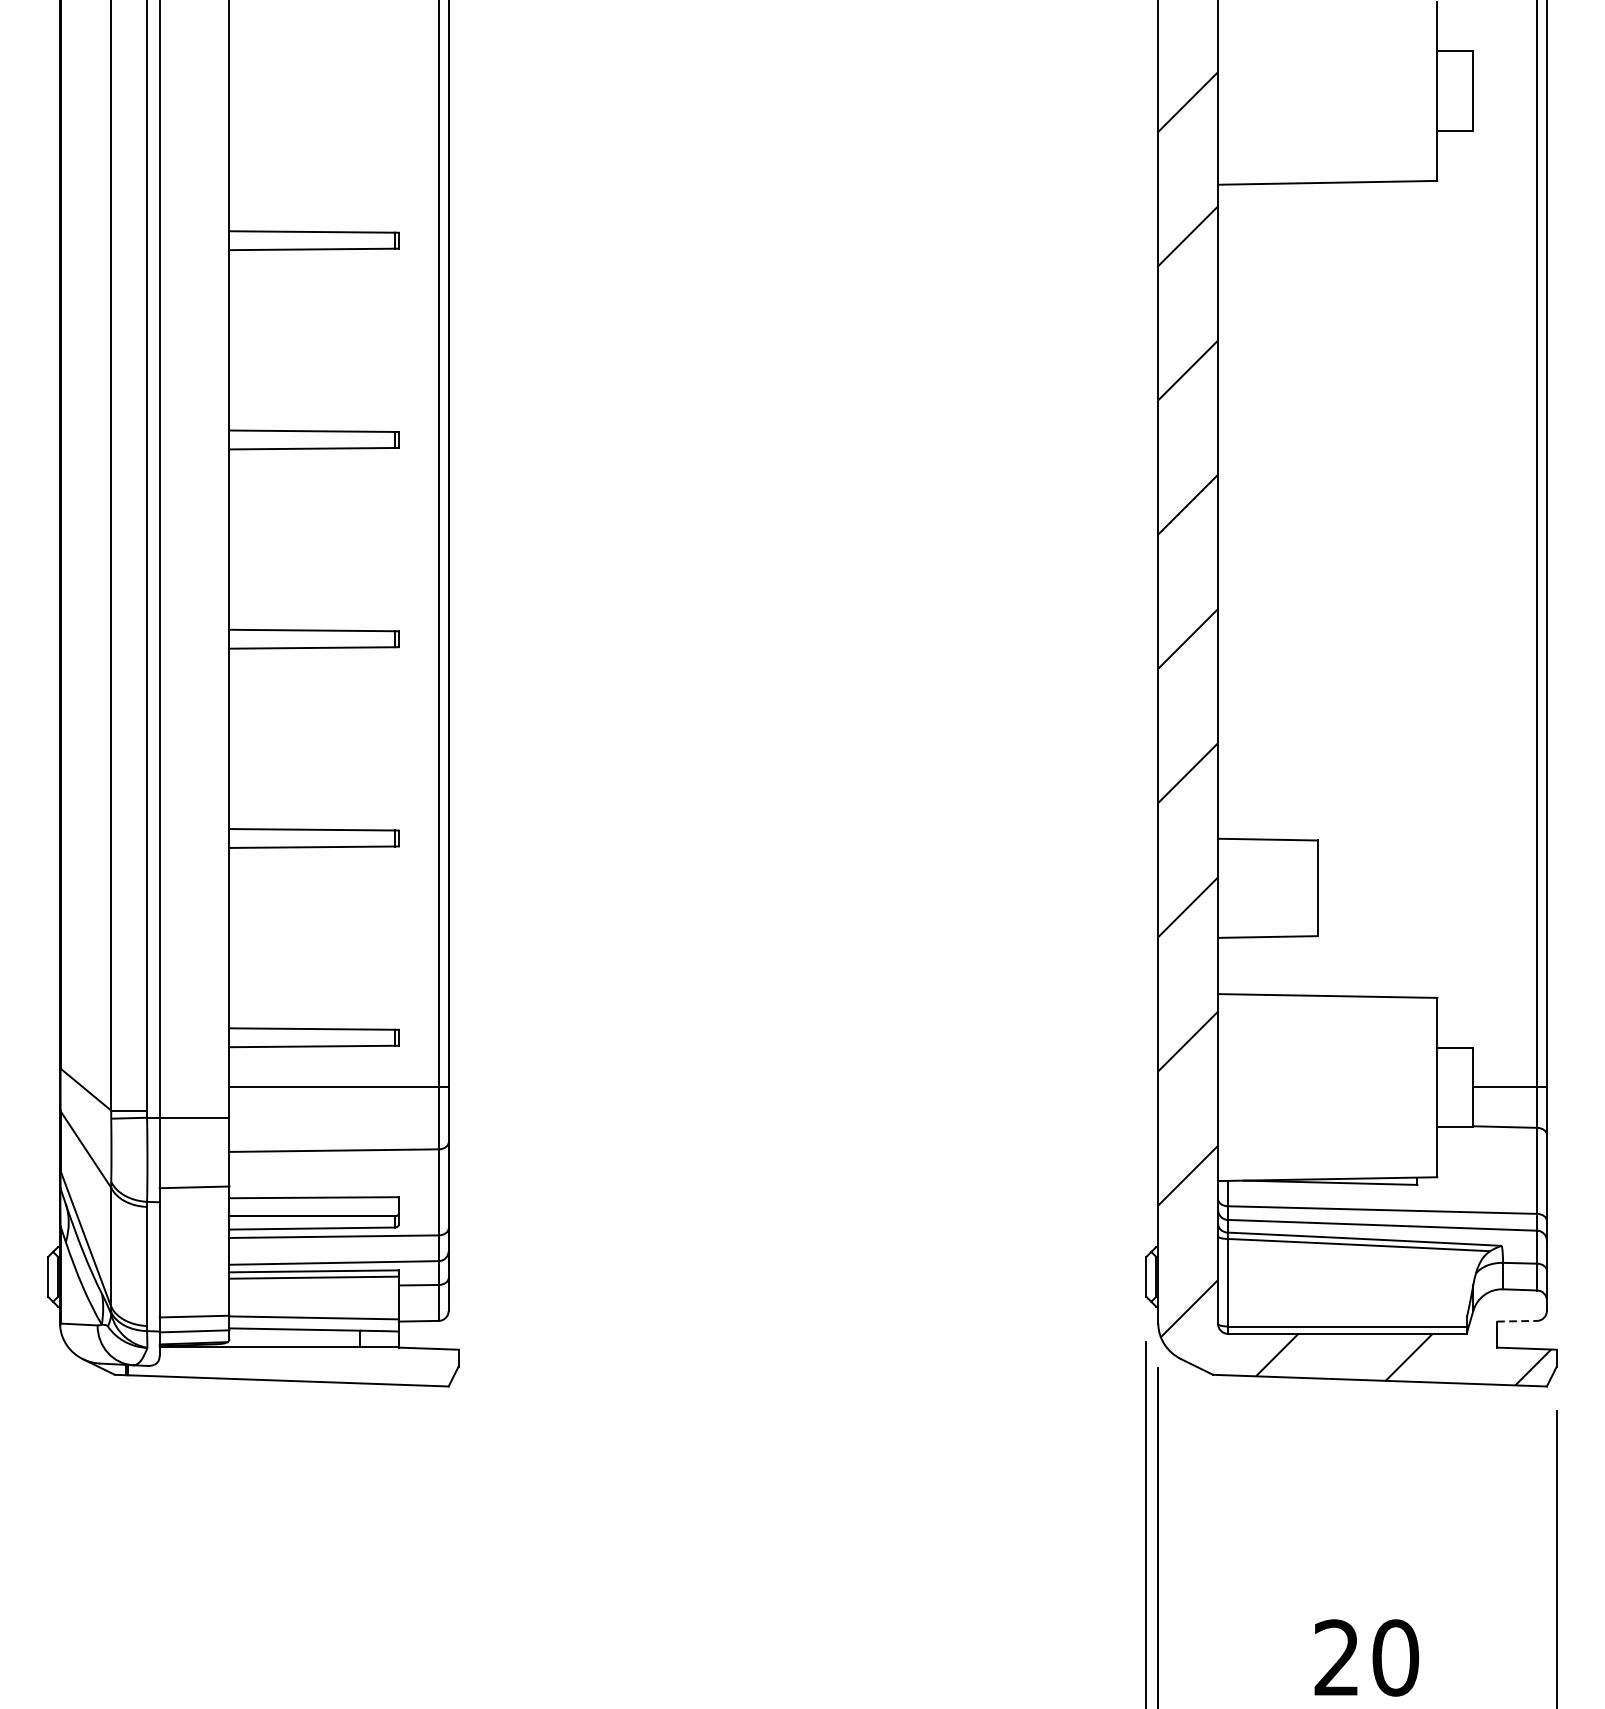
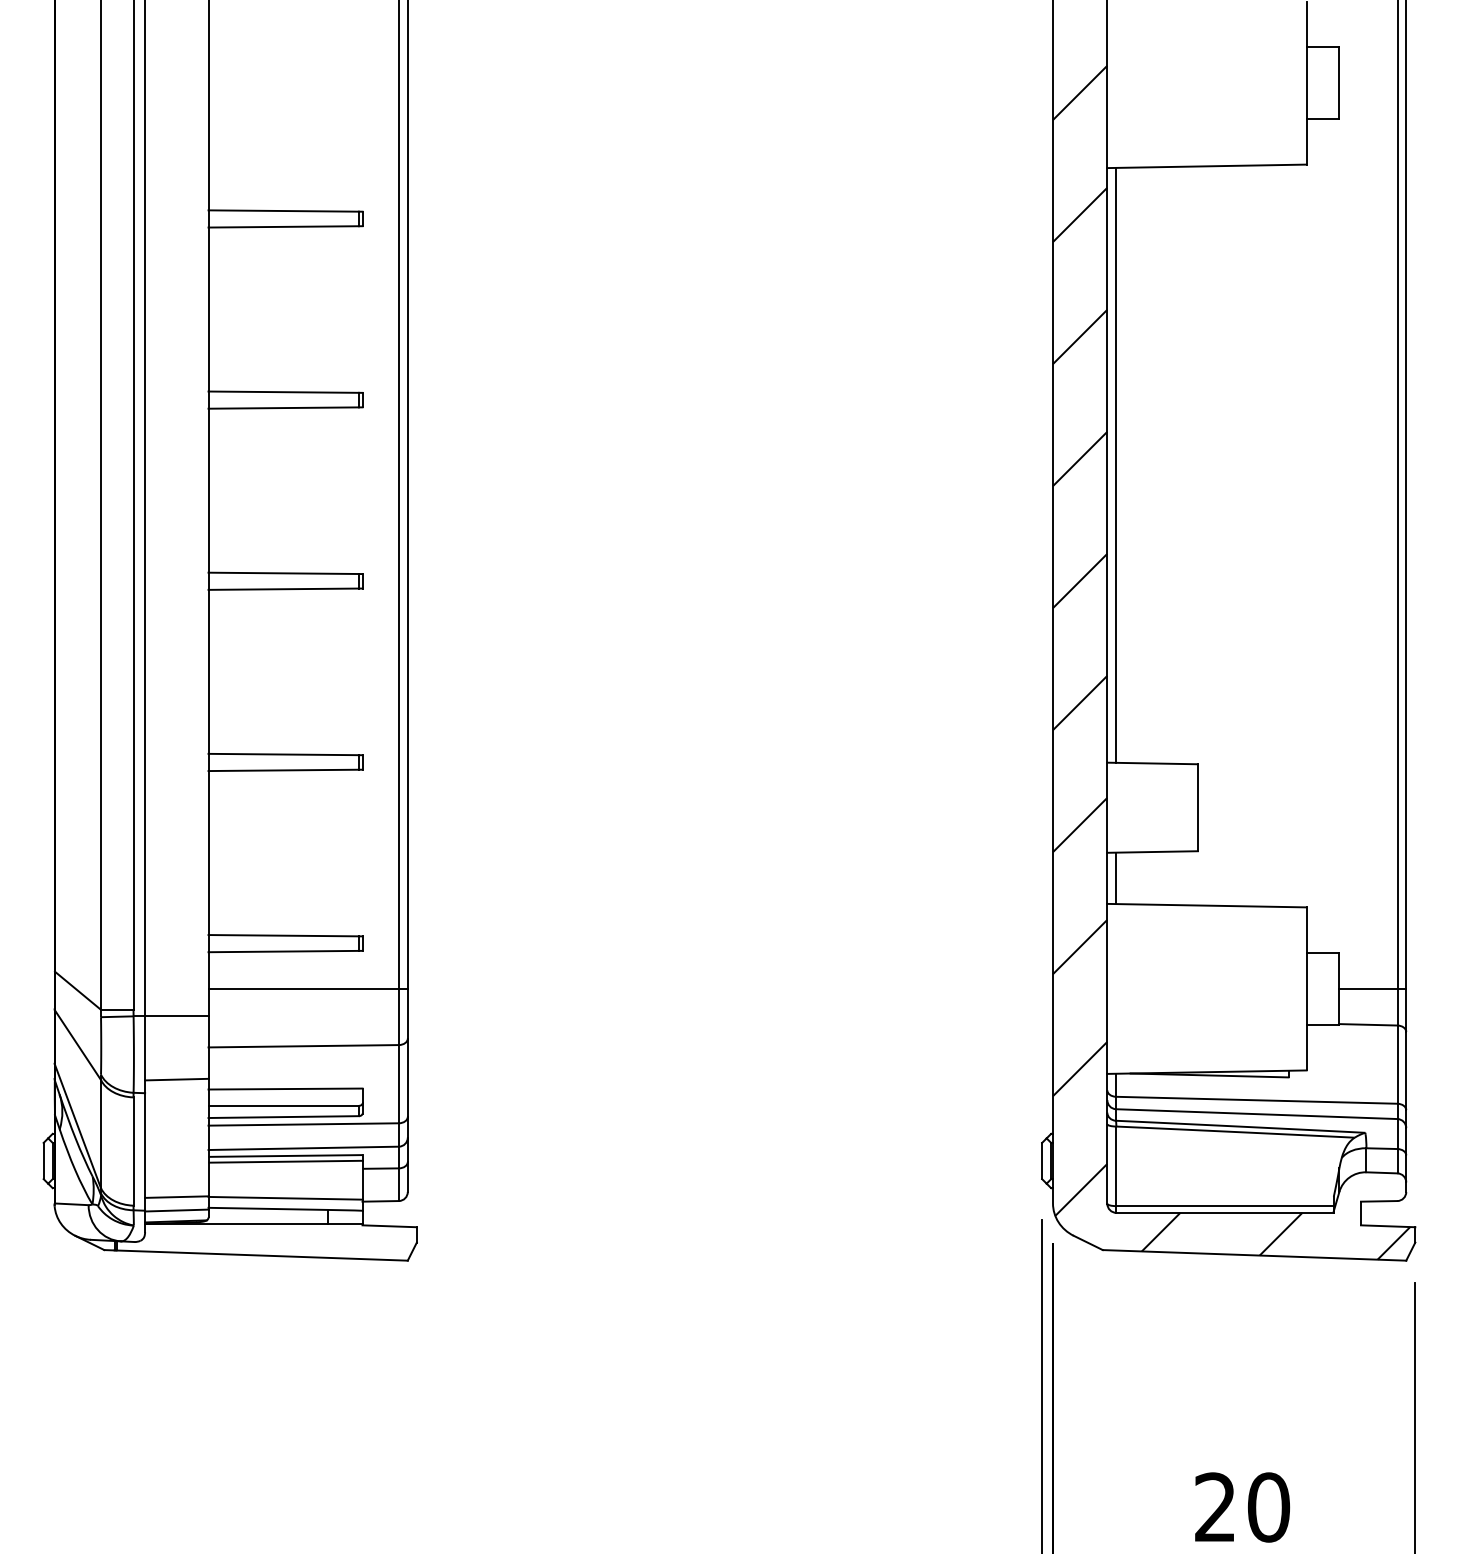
line: (1228, 510) -> (1116, 464), added
line: (1228, 966) -> (1116, 878), added
line: (1517, 1321) -> (1379, 1201), dashed -> solid

